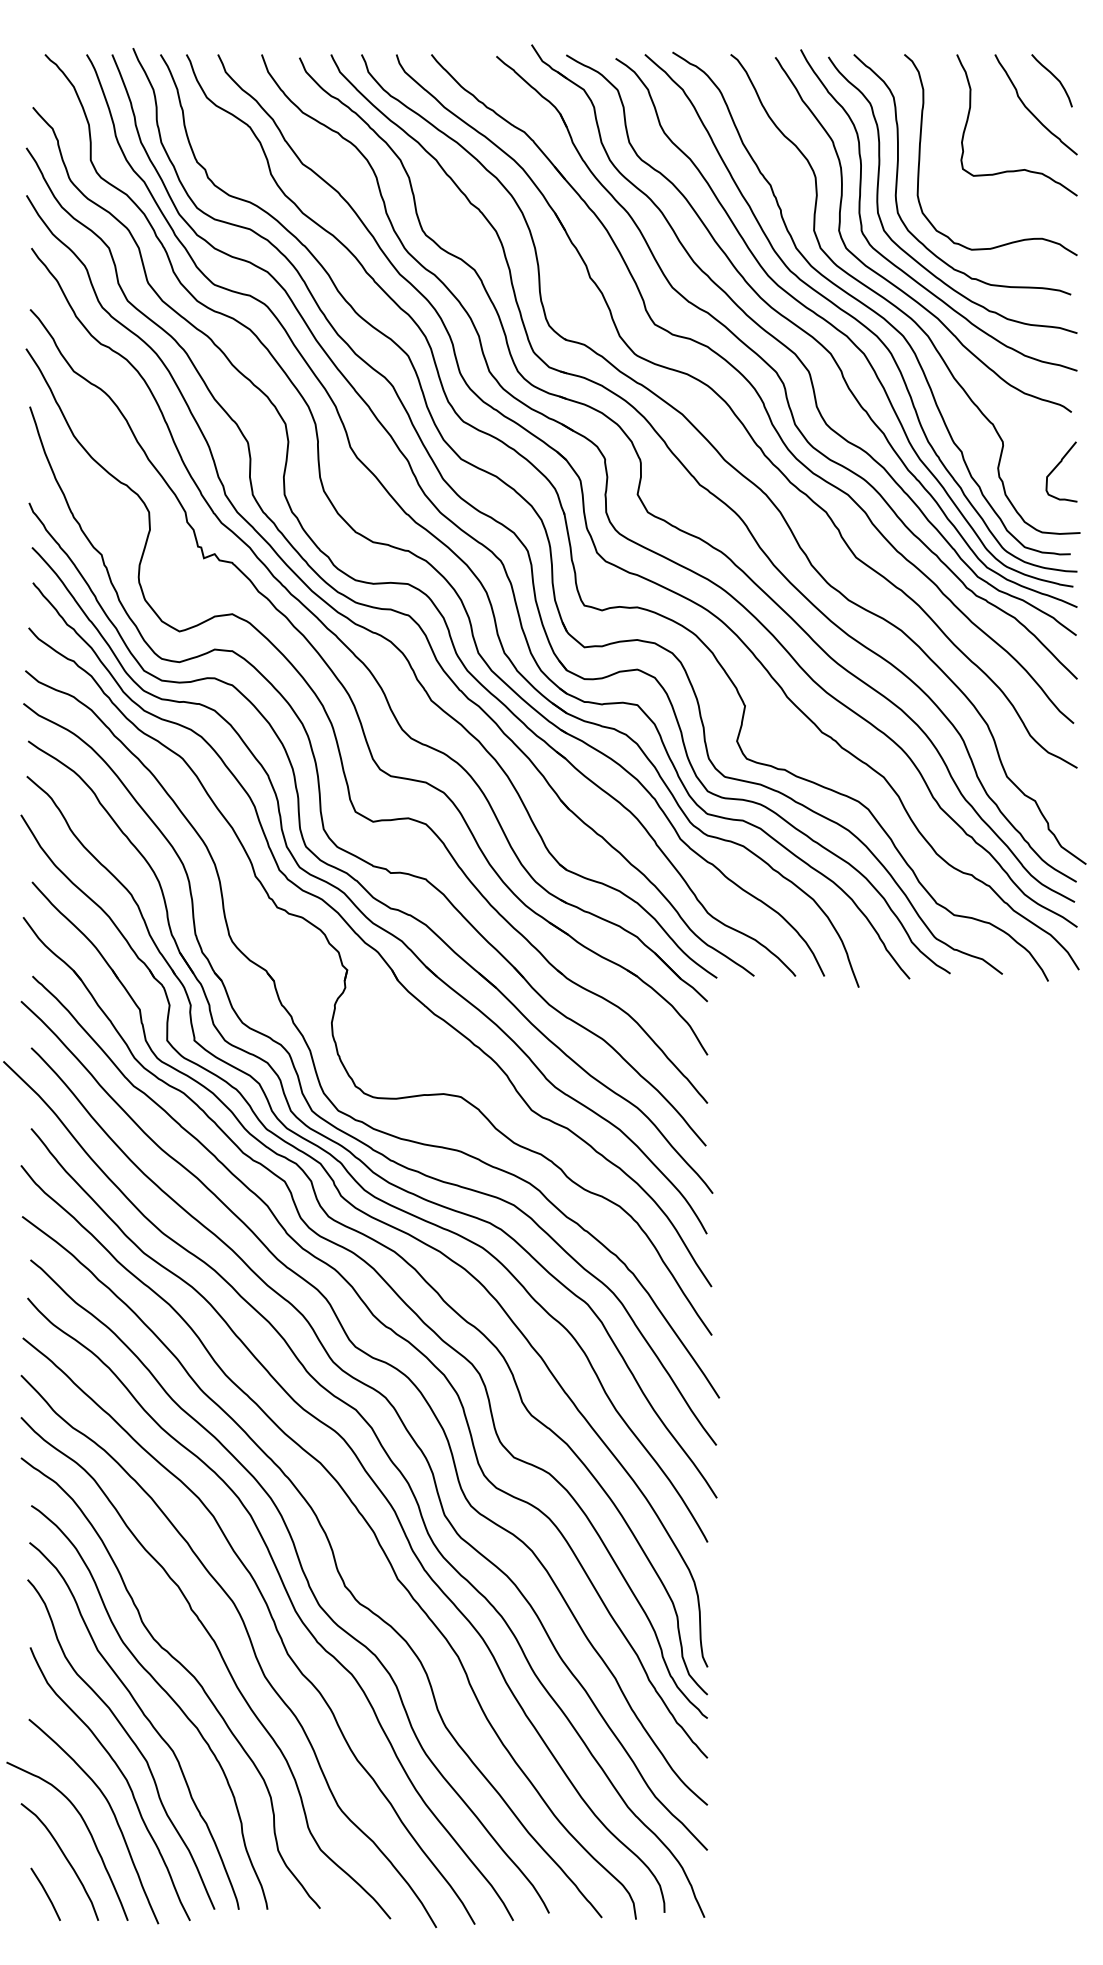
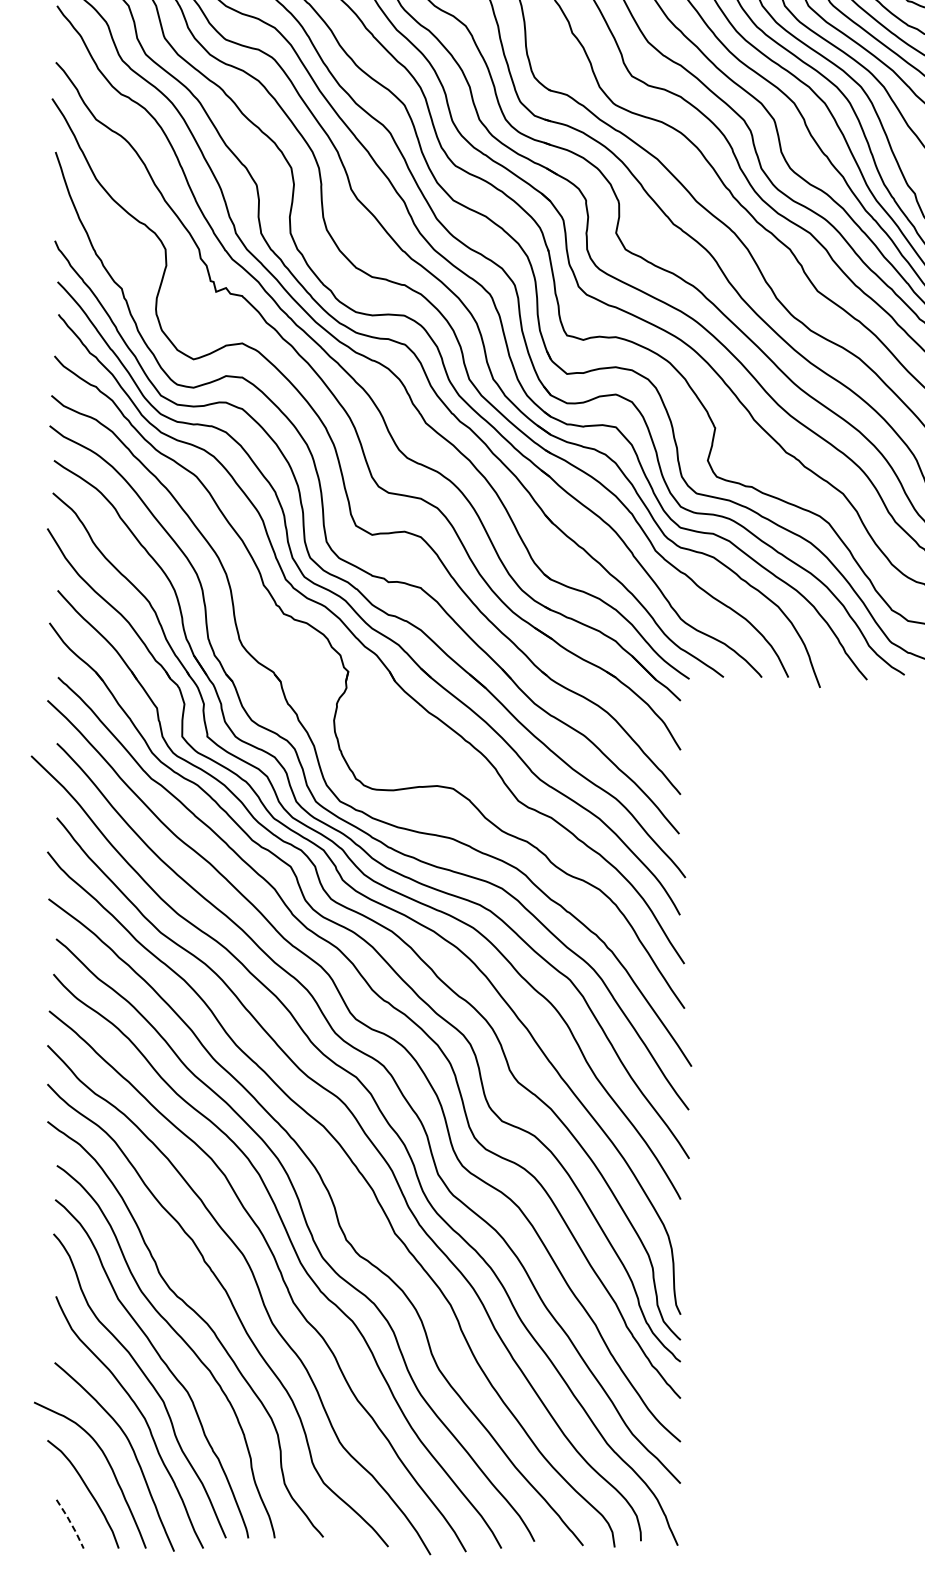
line: (46, 1894) -> (70, 1524), solid -> dashed

